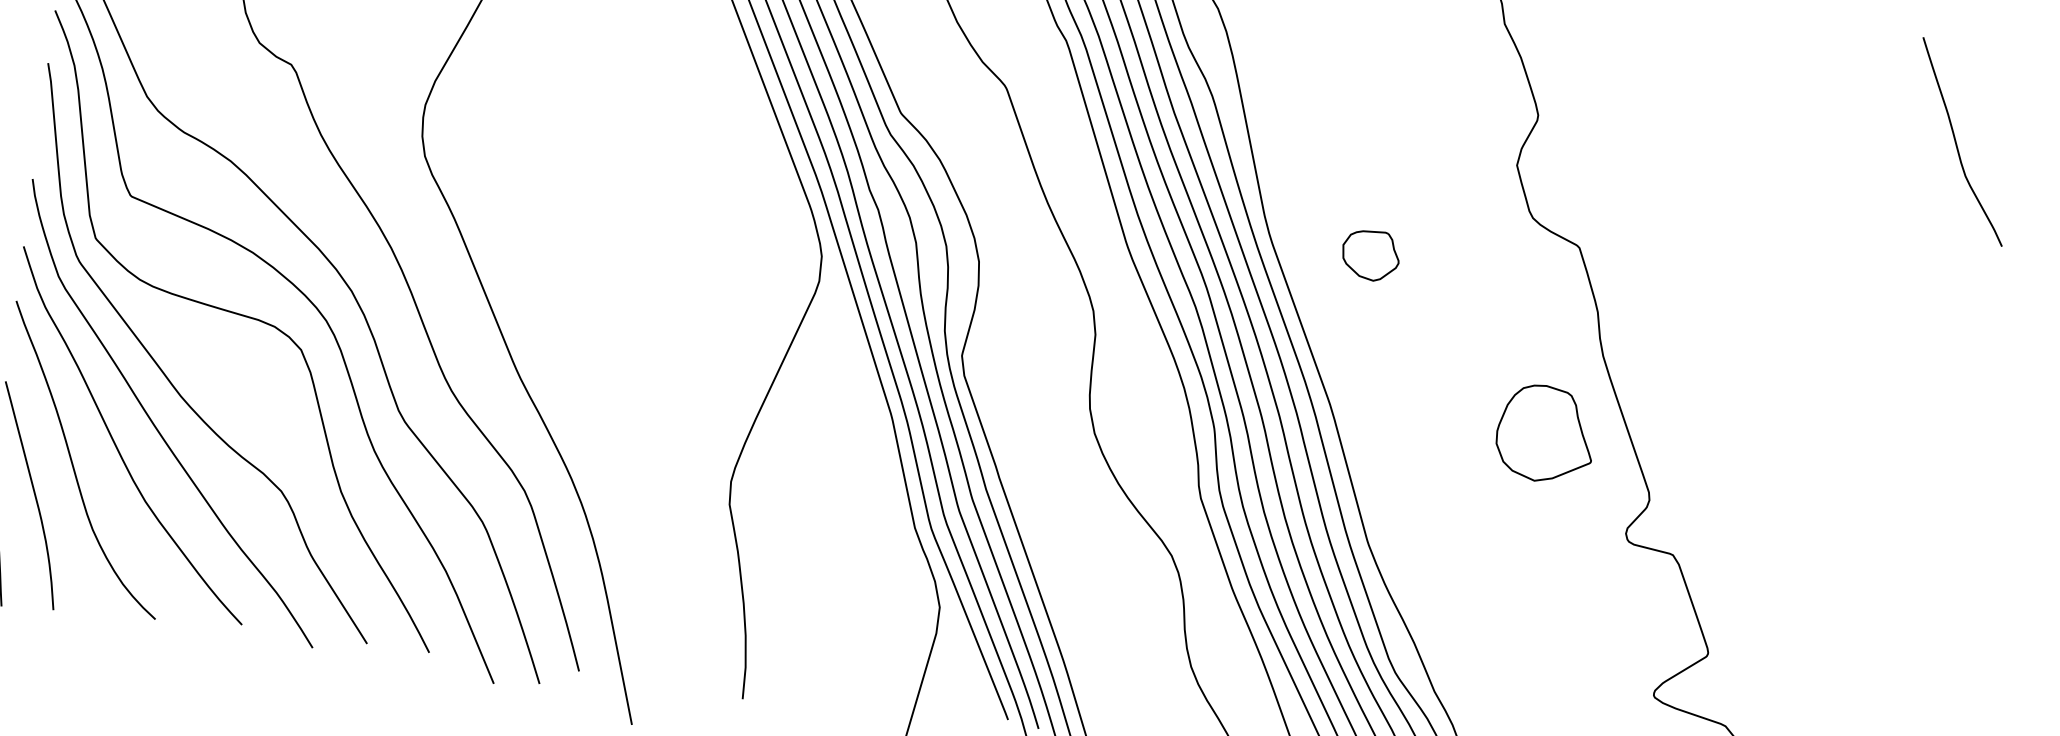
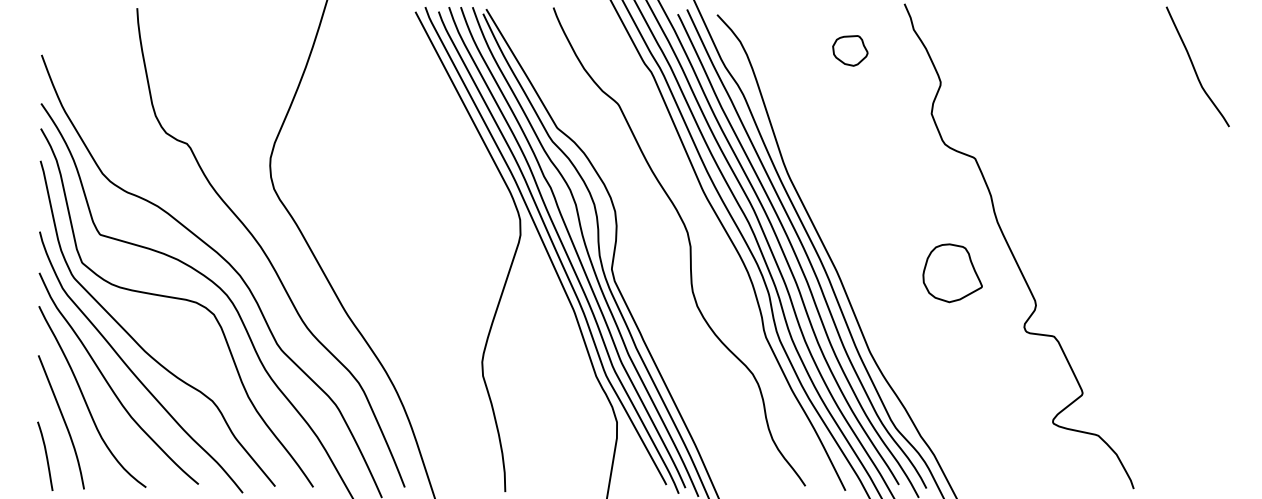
part: (1371, 254) -> (850, 50), moved
part: (1545, 434) -> (952, 273), moved

